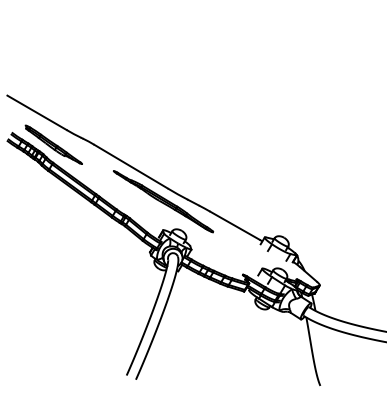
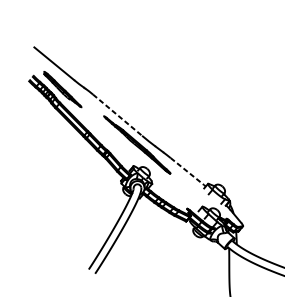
line: (131, 166) -> (117, 115), solid -> dashed
line: (235, 225) -> (187, 171), solid -> dashed

